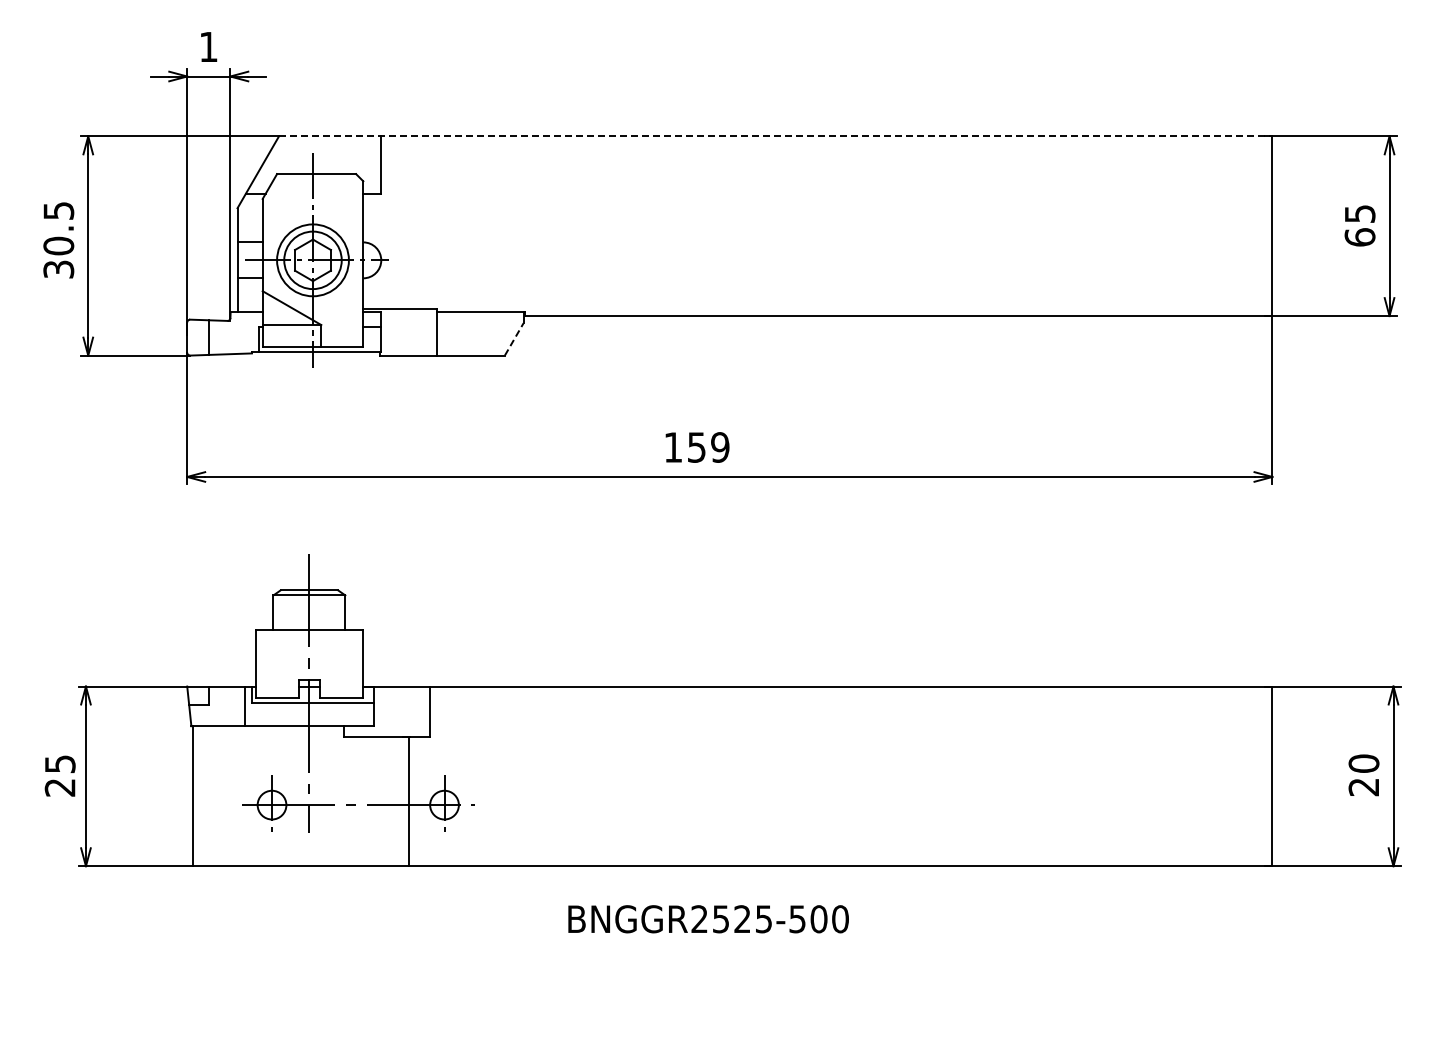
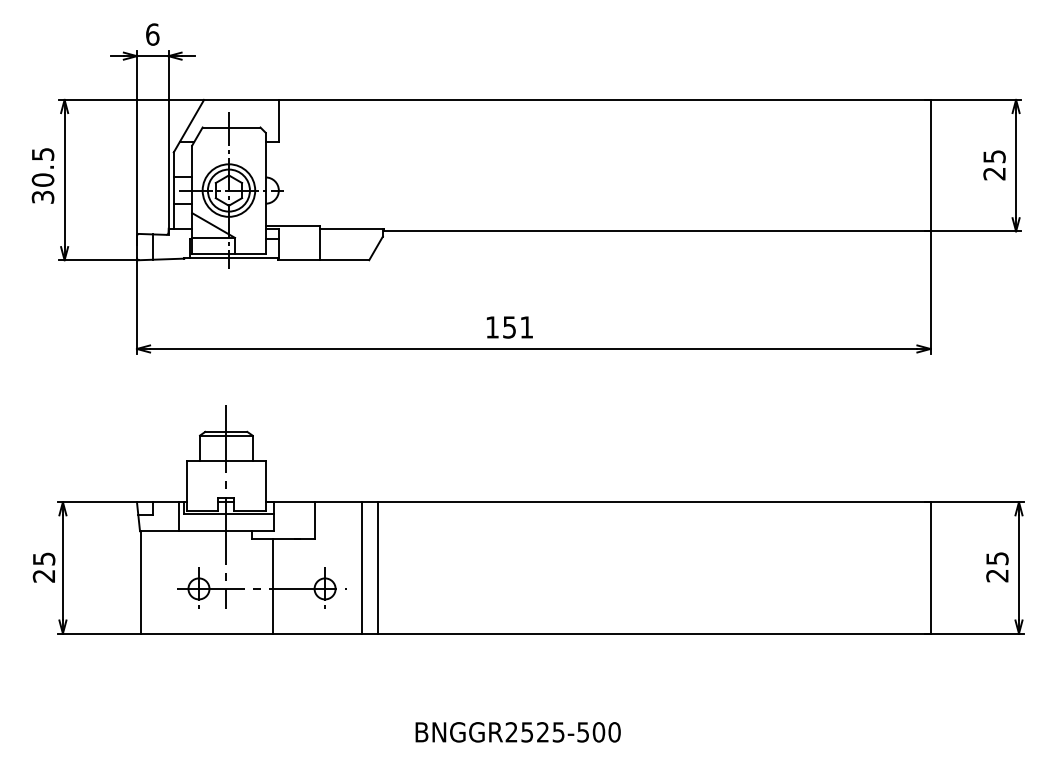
text: (208, 46) -> (152, 34), 1 -> 6
line: (775, 136) -> (567, 100), dashed -> solid
text: (1359, 237) -> (994, 173), 65 -> 25
line: (514, 339) -> (376, 248), dashed -> solid
text: (720, 447) -> (526, 327), 159 -> 151
text: (1363, 763) -> (997, 558), 20 -> 25
line: (495, 776) -> (362, 567), added
line: (516, 776) -> (377, 567), added
line: (408, 801) -> (272, 586), moved
text: (708, 919) -> (518, 732), moved

